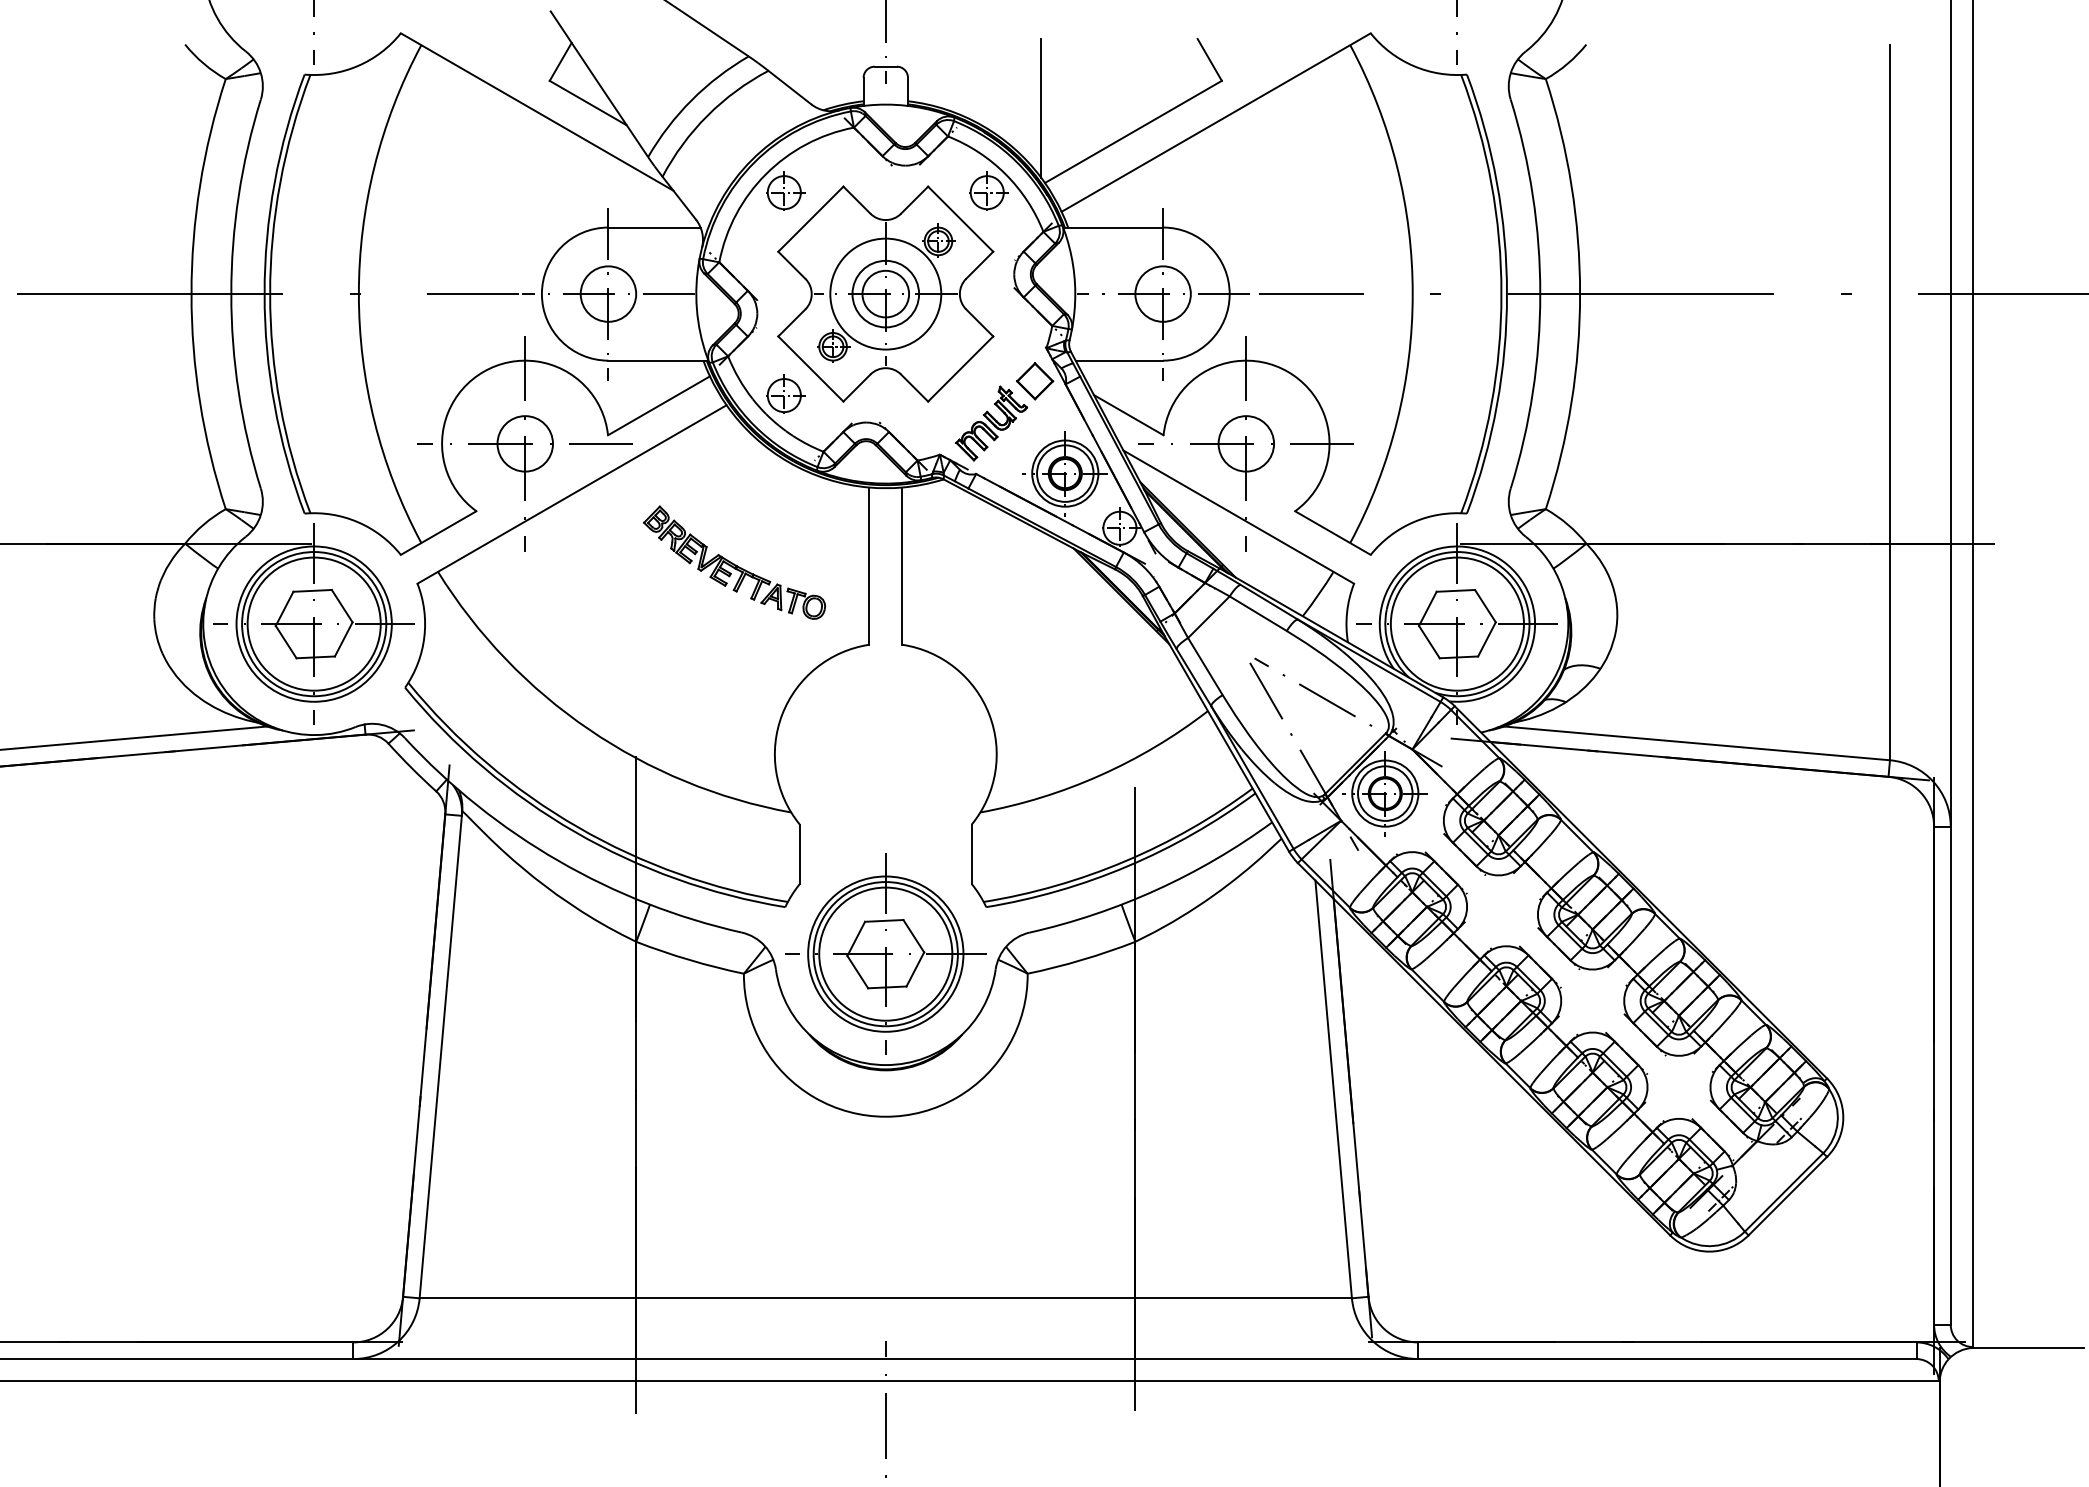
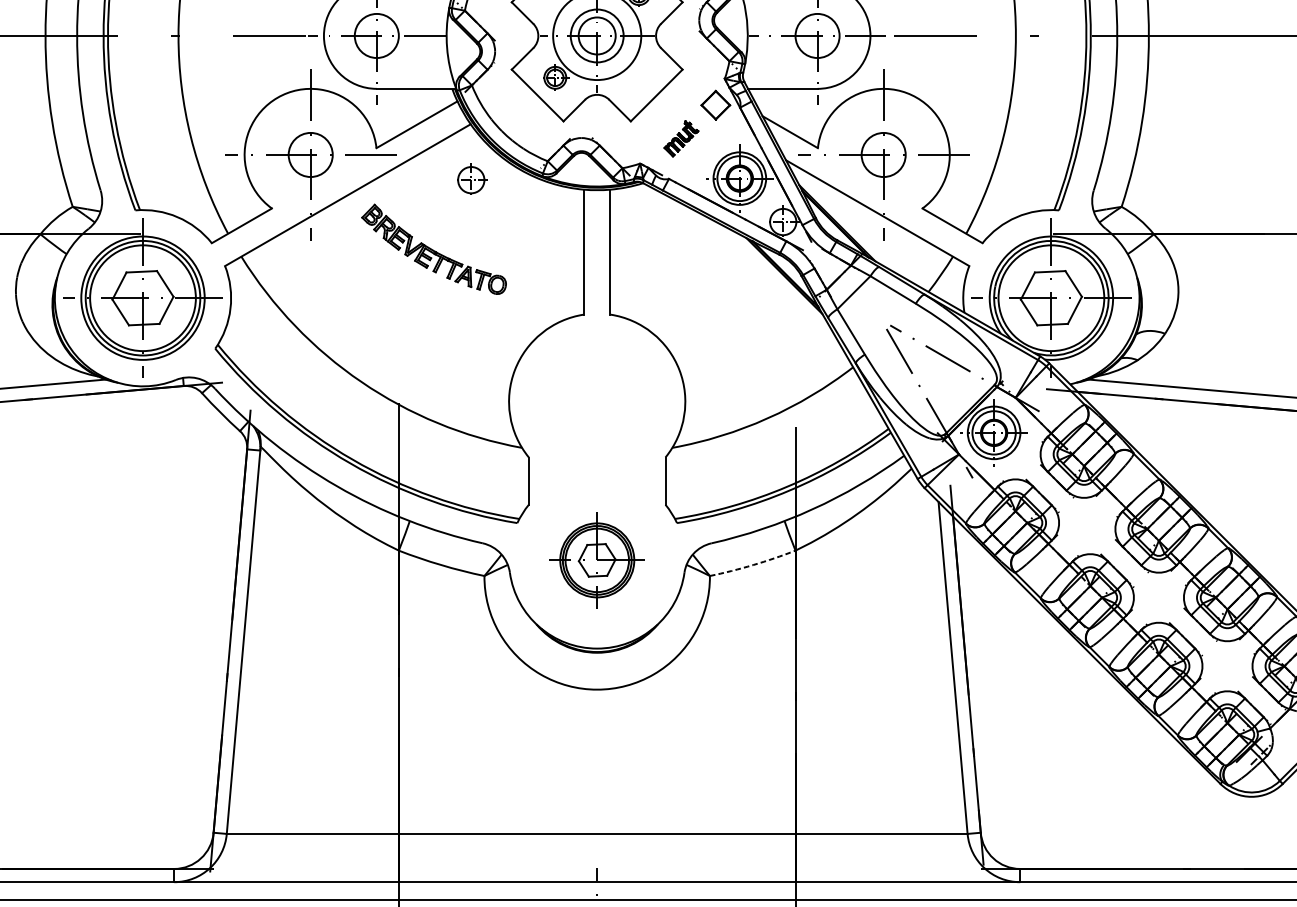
part: (785, 393) -> (472, 178), moved
part: (991, 423) -> (681, 138), size x0.6
part: (734, 562) -> (434, 249), moved
part: (885, 953) -> (596, 559), size x0.6
arc: (1082, 959) -> (753, 564), solid -> dashed

